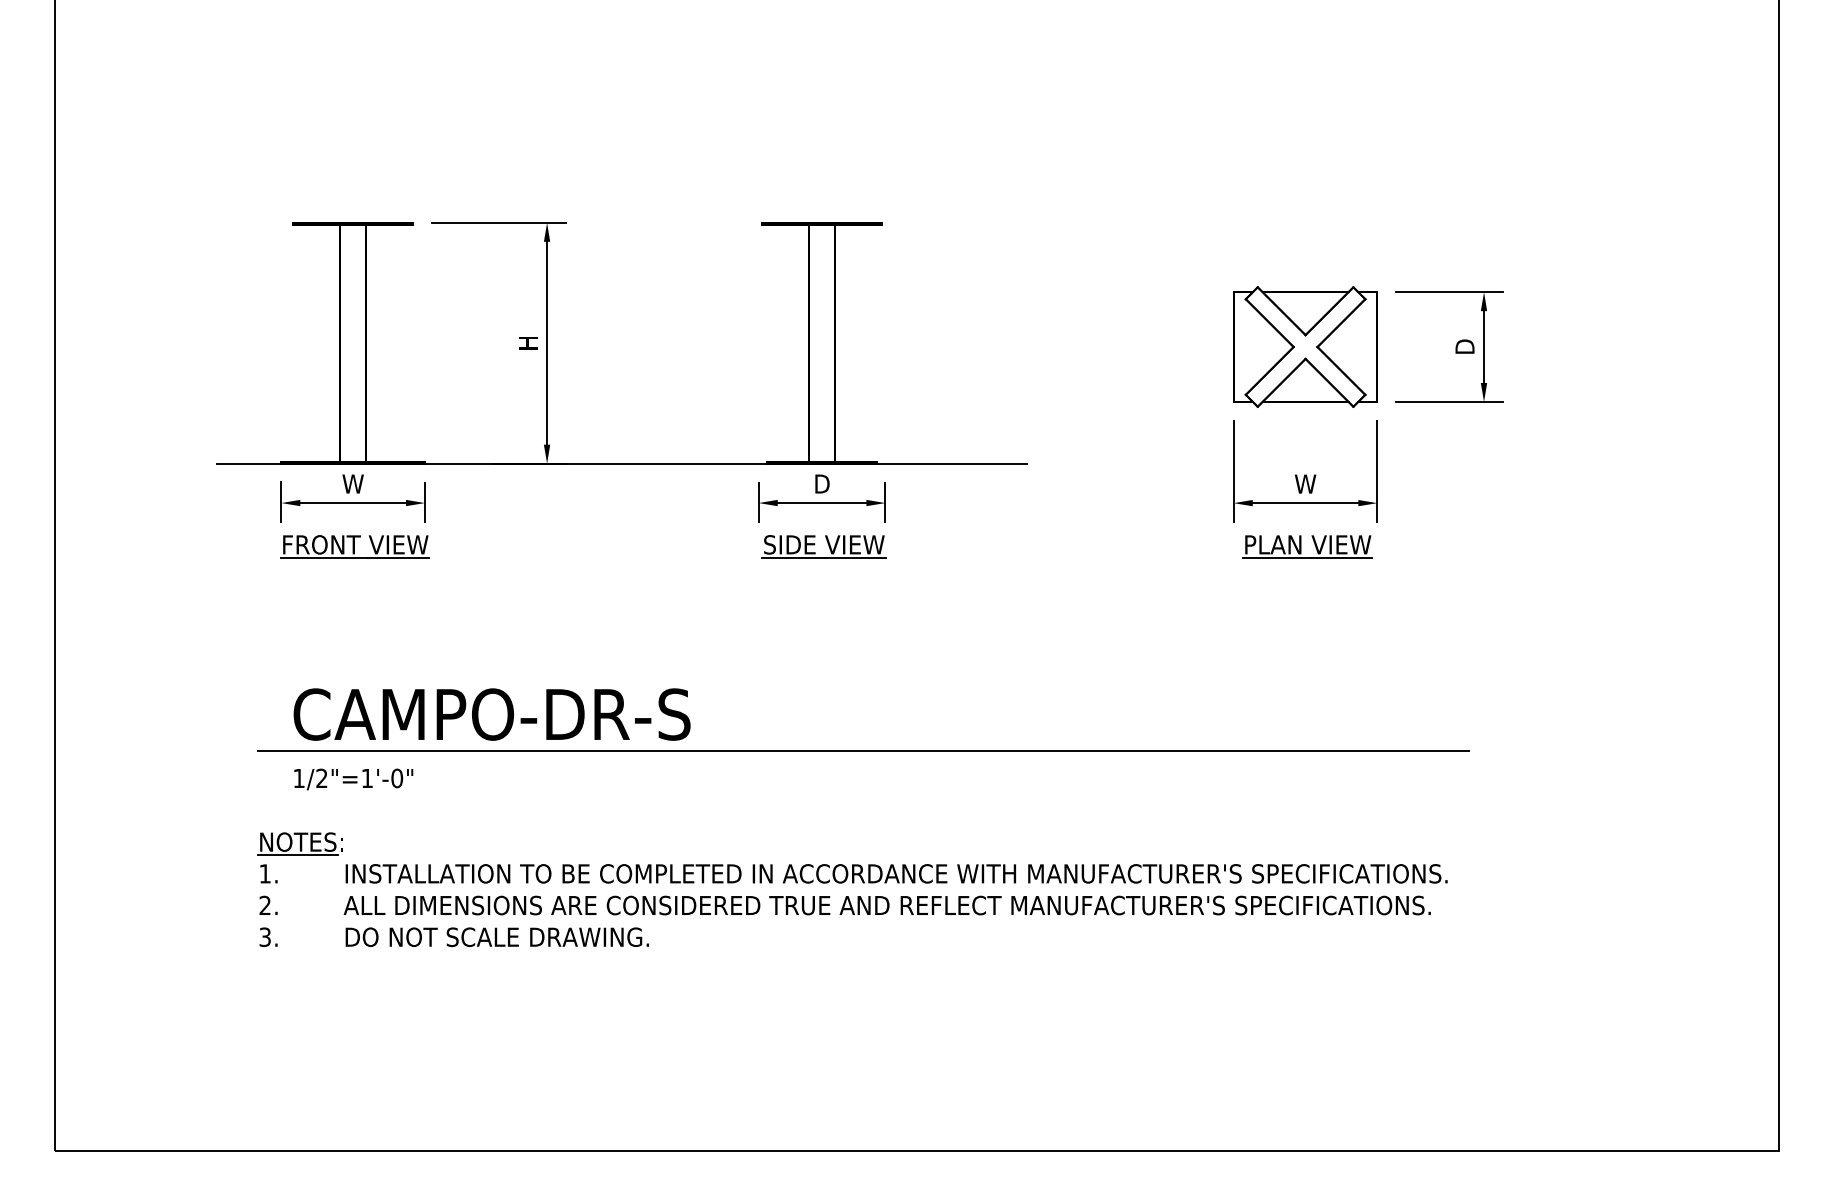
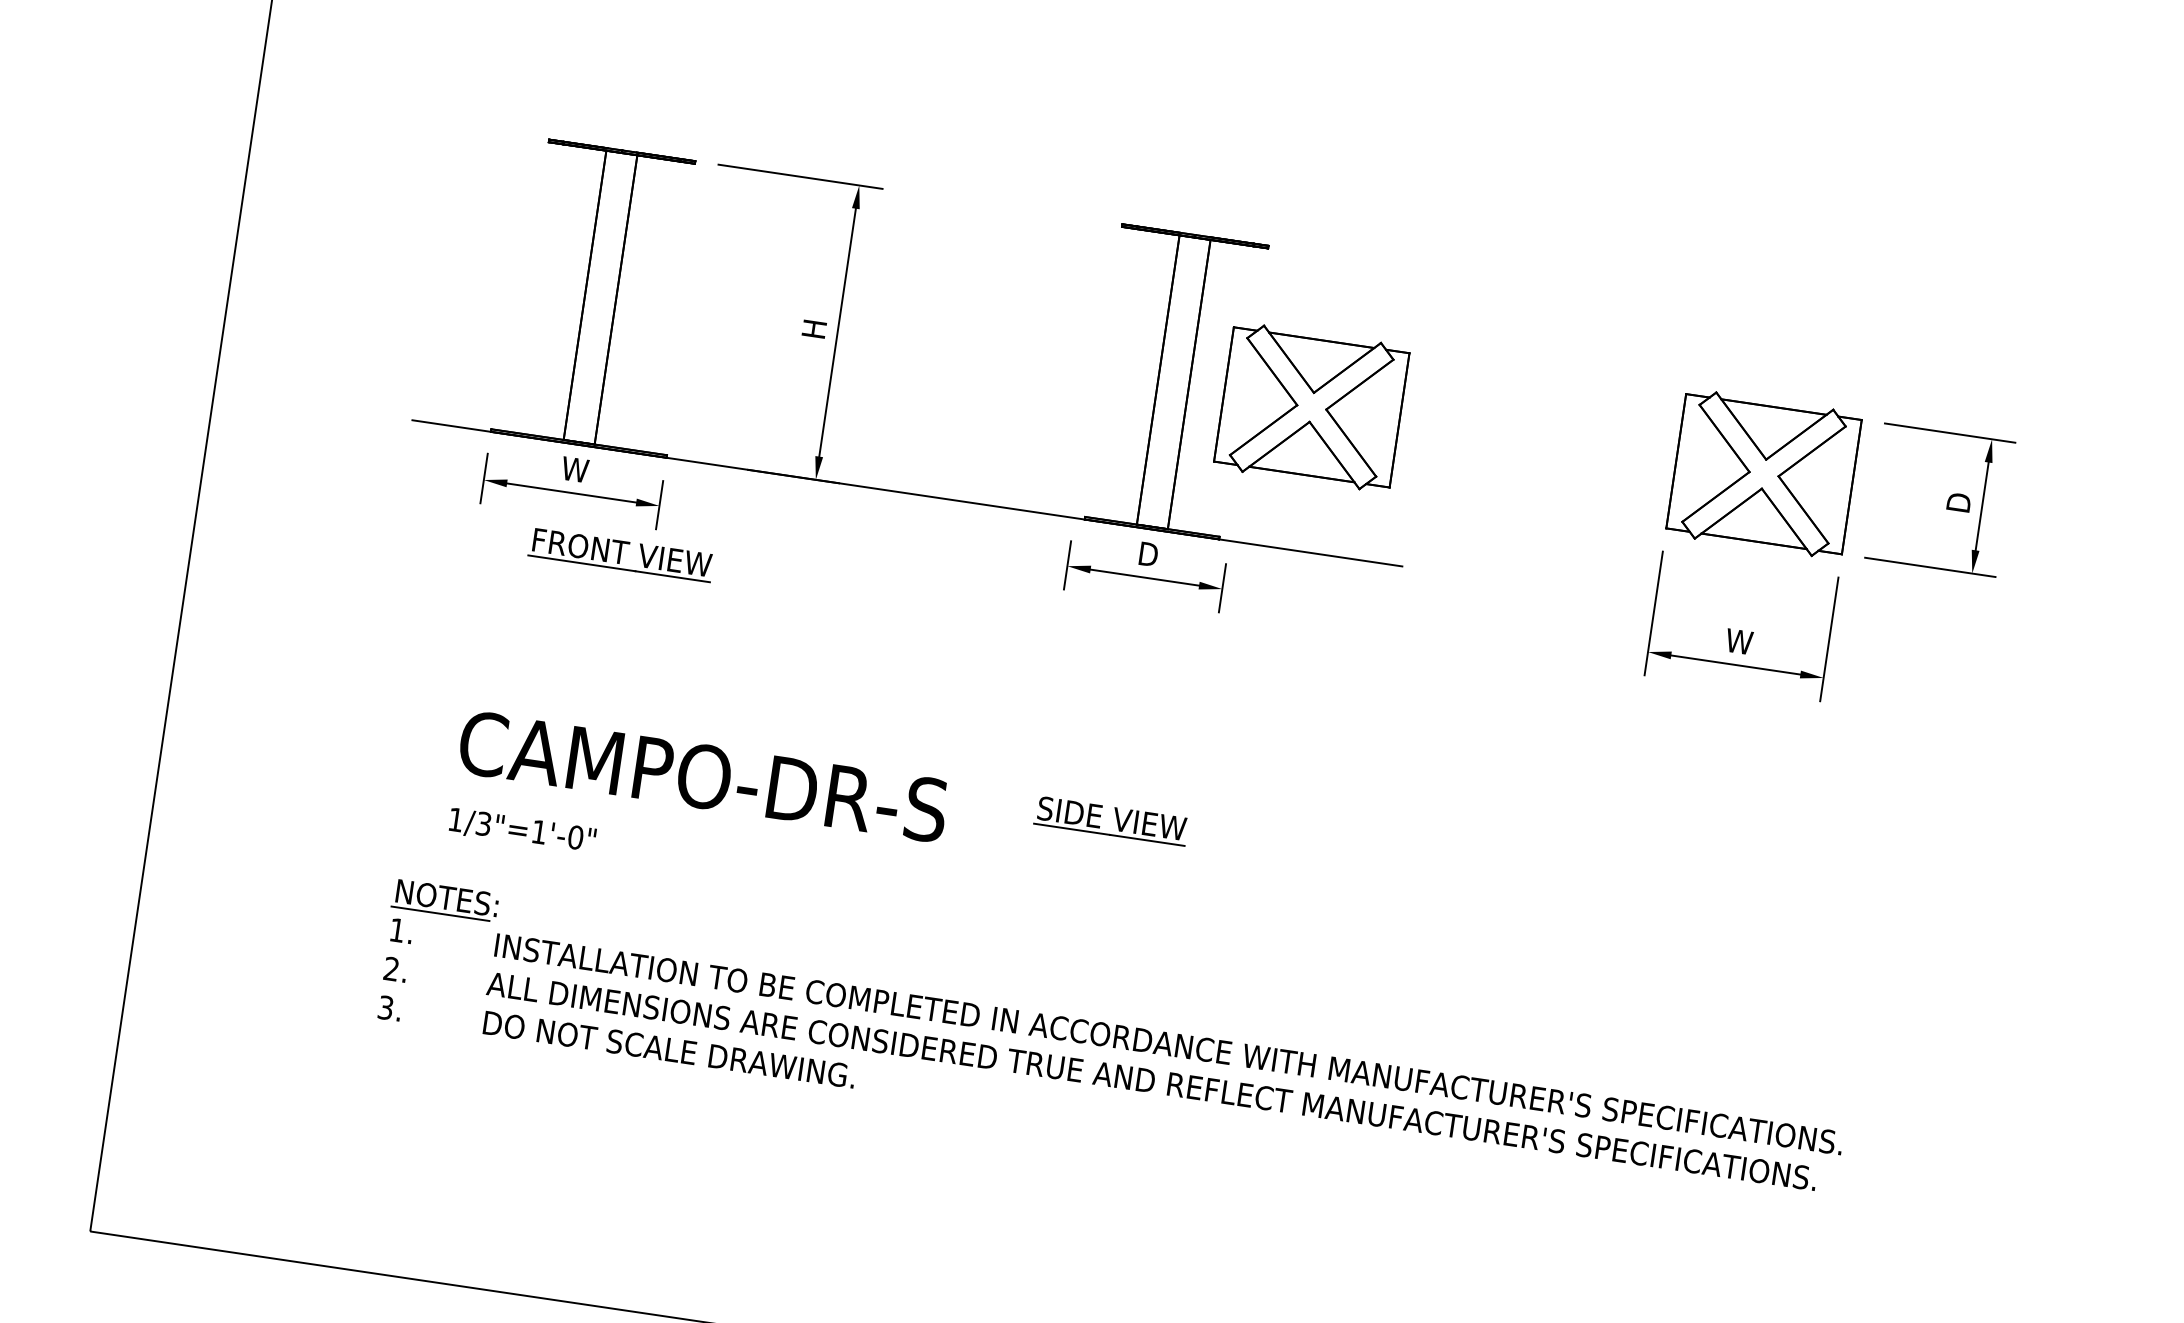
part: (935, 346) -> (1311, 406), added
part: (354, 546) -> (620, 554), moved
part: (823, 546) -> (1110, 820), moved
part: (1307, 546) -> (1730, 718), removed
line: (863, 751) -> (1150, 888), removed
text: (321, 778) -> (483, 823), 1/2"=1'-0" -> 1/3"=1'-0"

